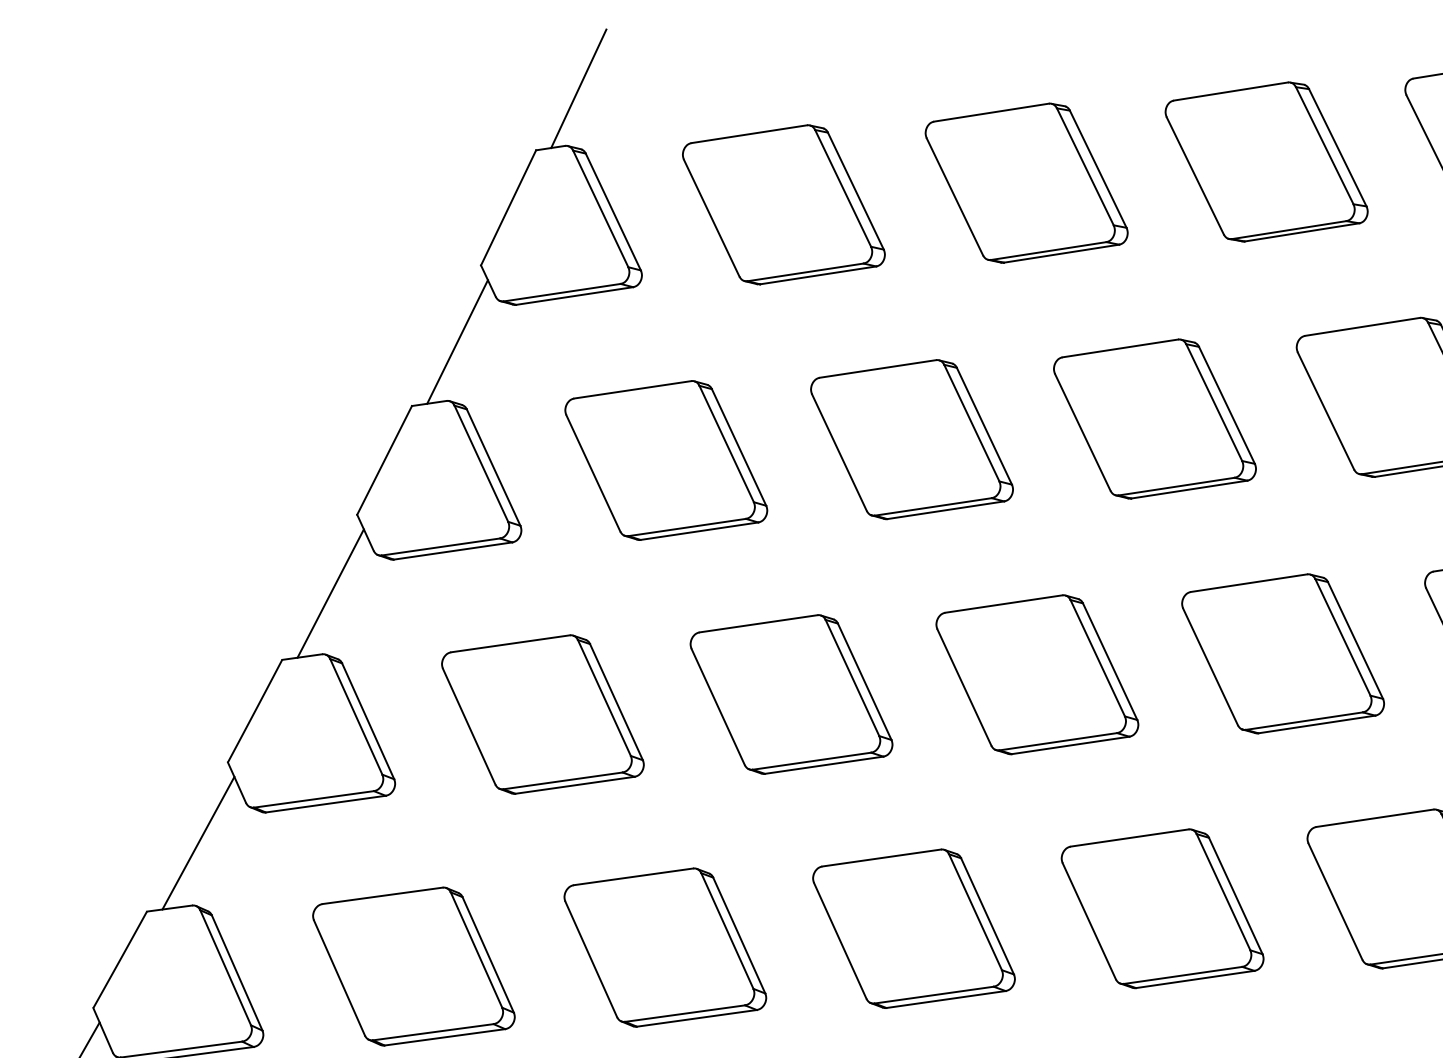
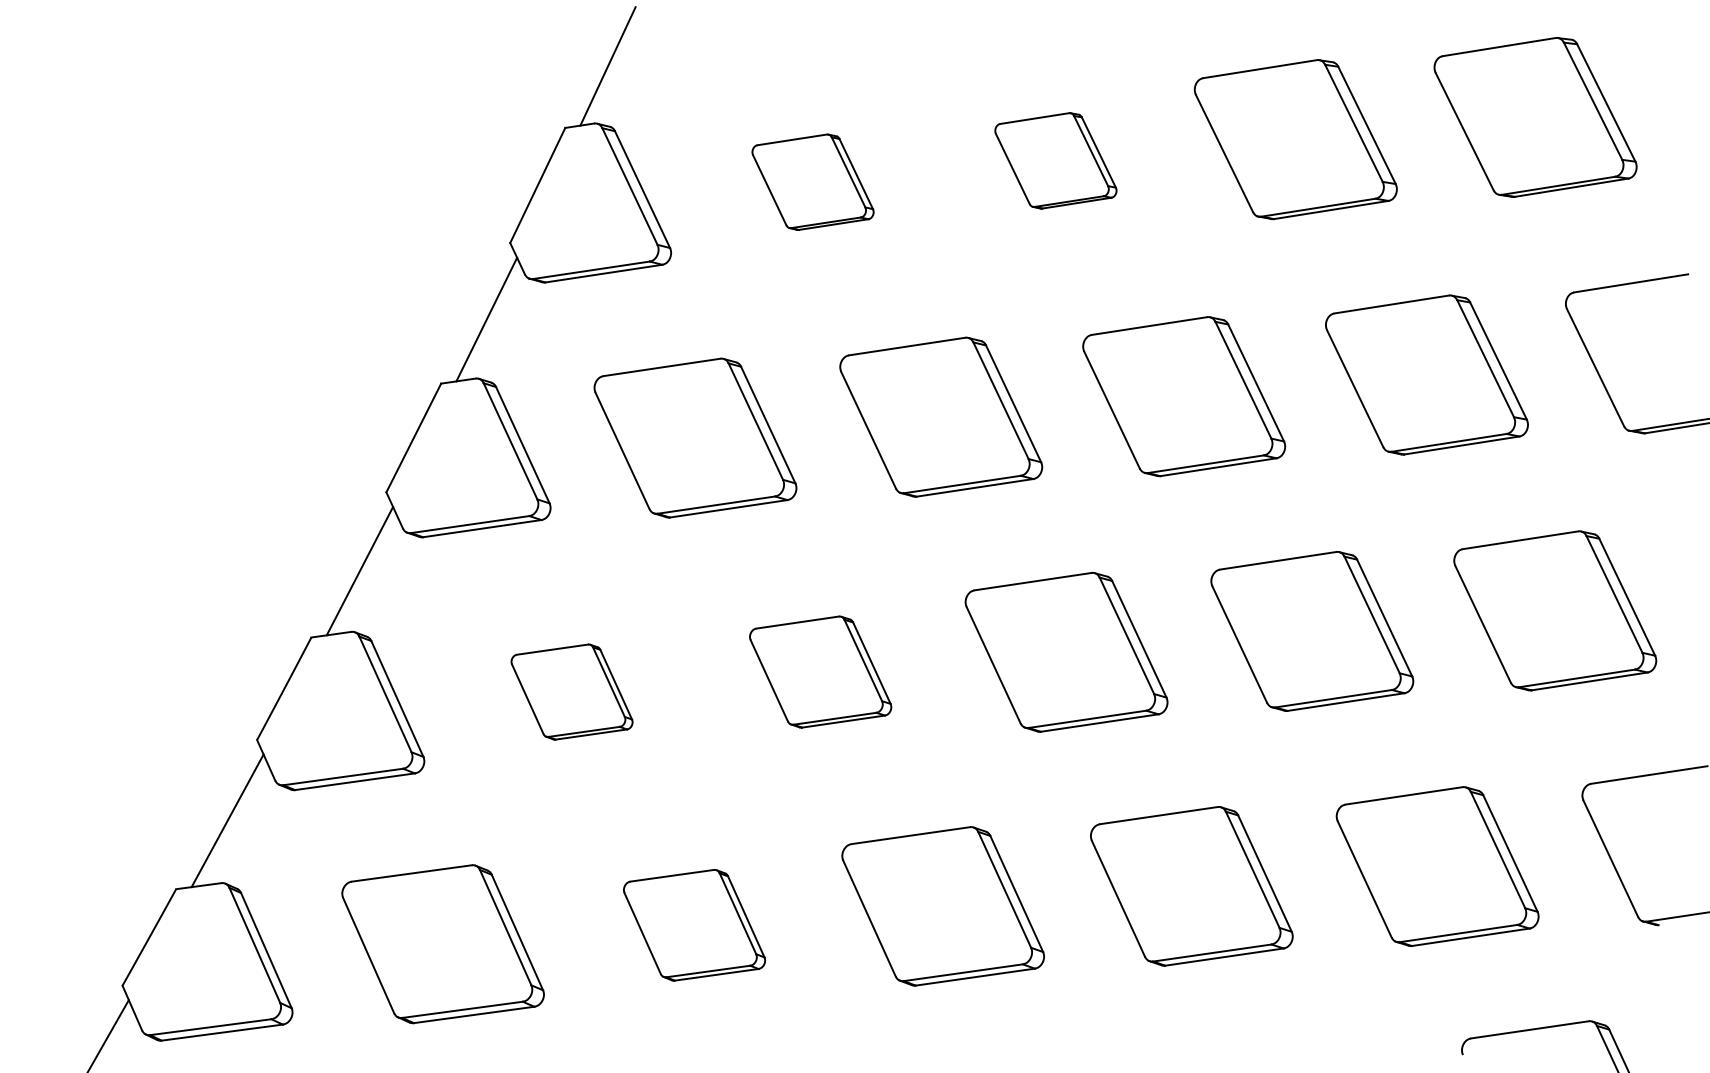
part: (1026, 182) -> (1055, 160), size x0.6
part: (783, 203) -> (812, 181), size x0.6
part: (791, 693) -> (820, 671), size x0.7
part: (542, 713) -> (571, 691), size x0.6
part: (665, 947) -> (694, 925), size x0.7

